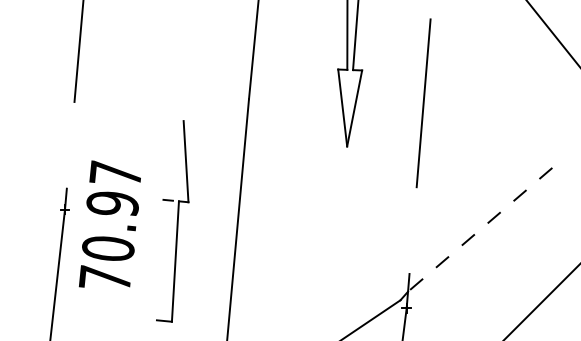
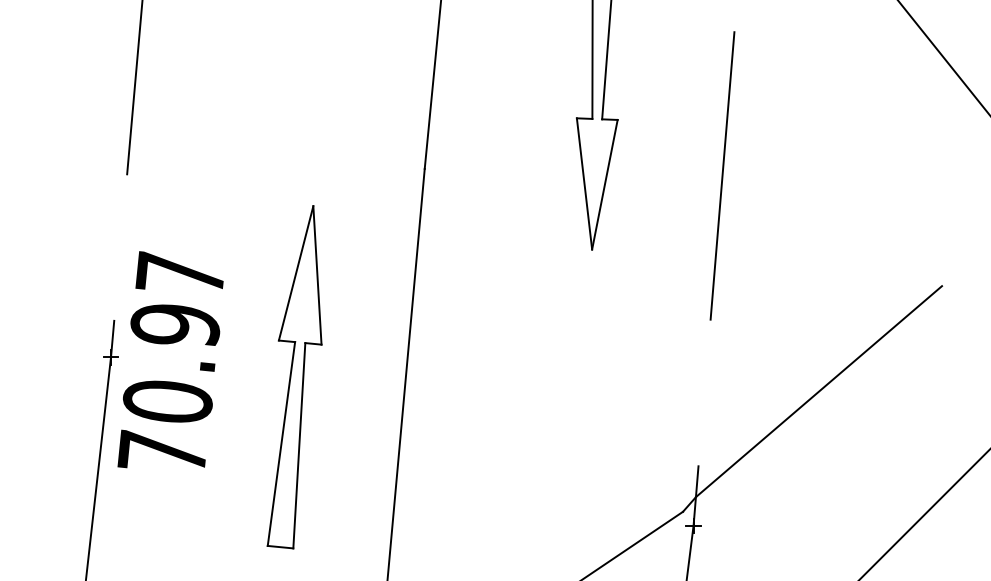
line: (173, 160) -> (296, 273), added
text: (109, 223) -> (169, 358), moved
line: (479, 230) -> (817, 392), dashed -> solid
line: (164, 260) -> (280, 443), added

